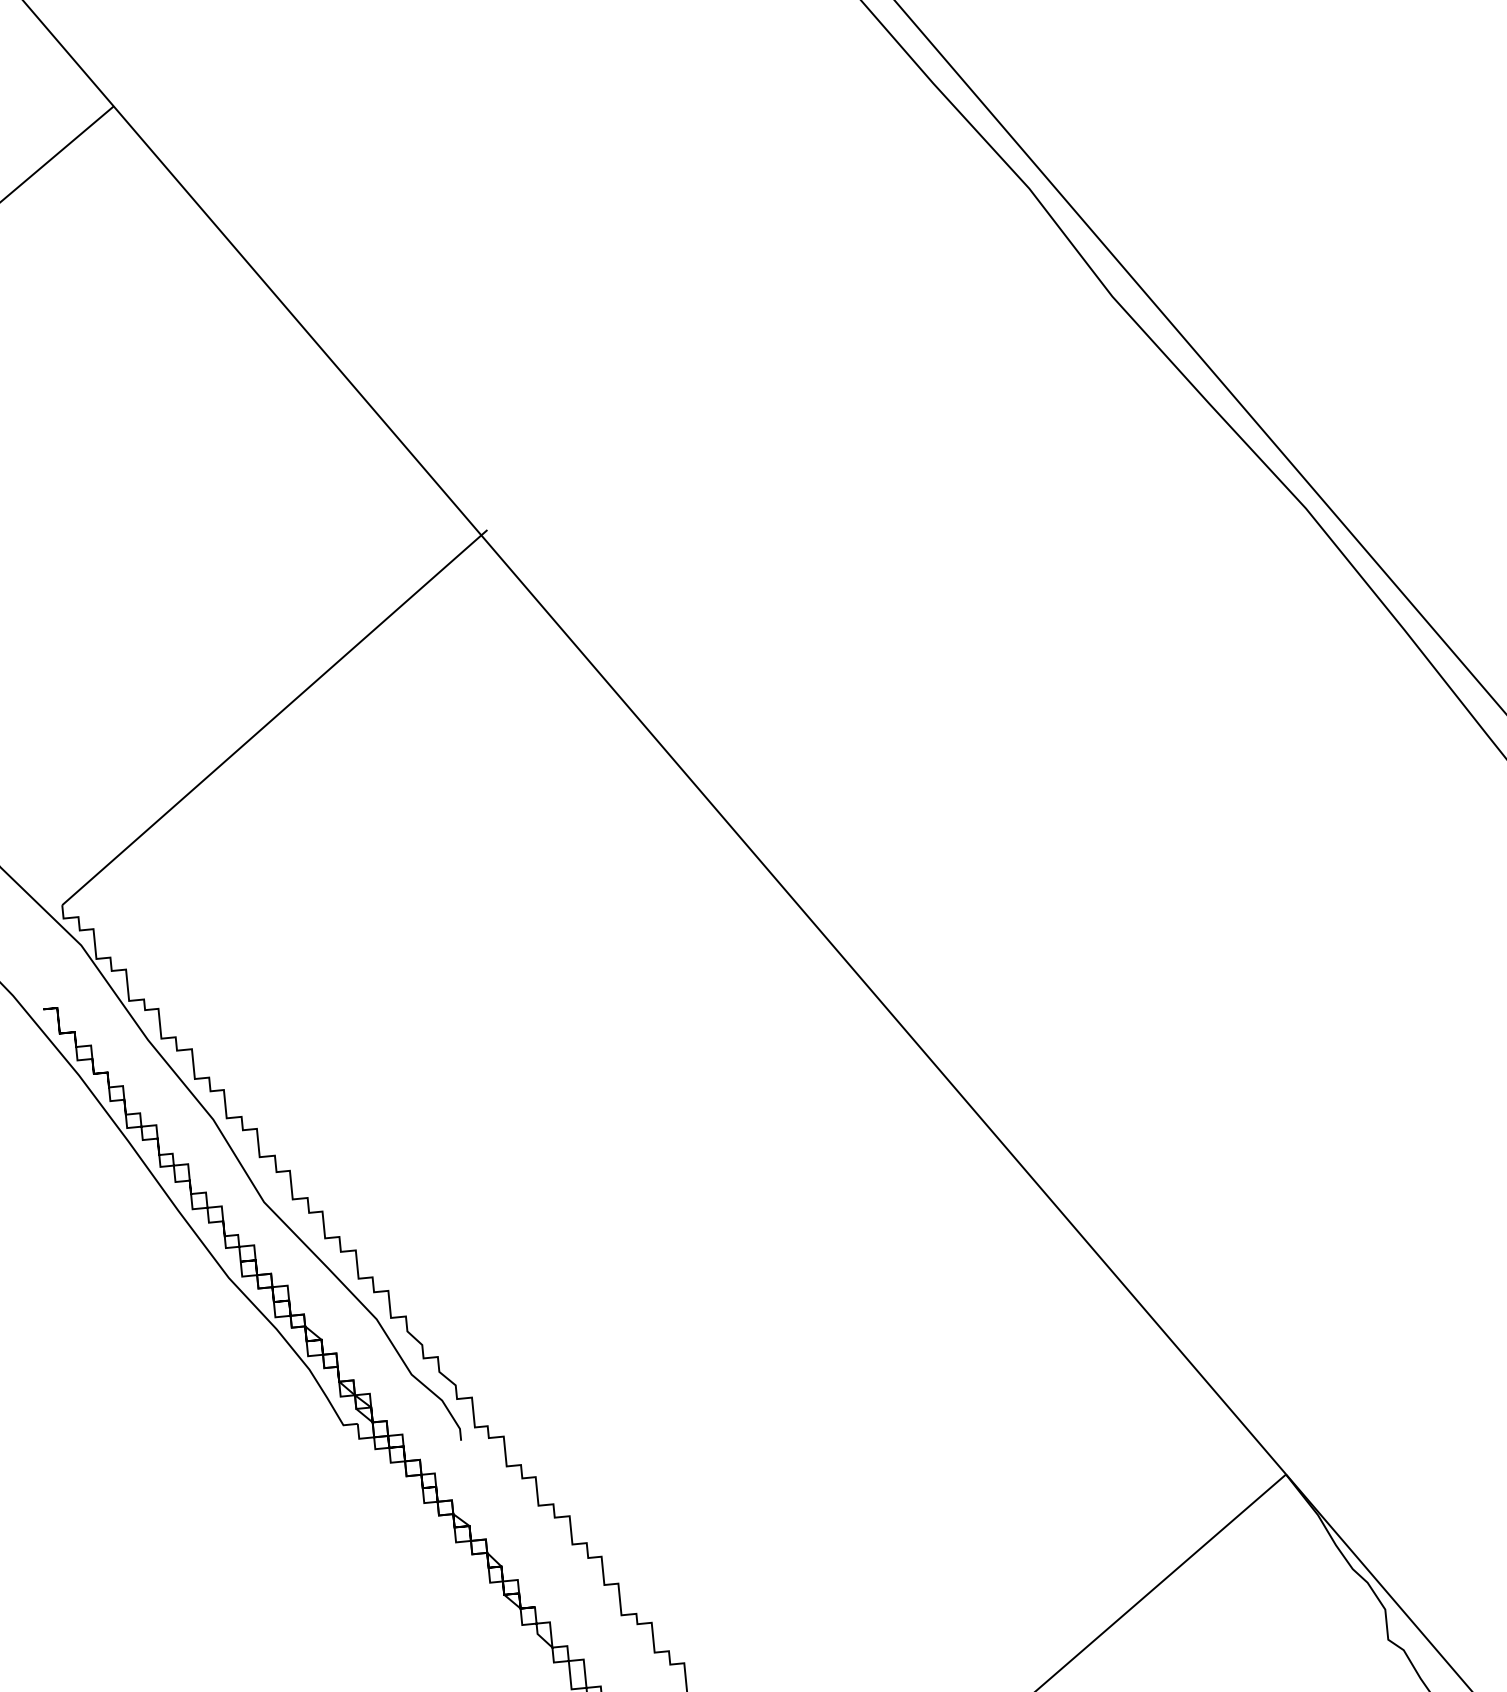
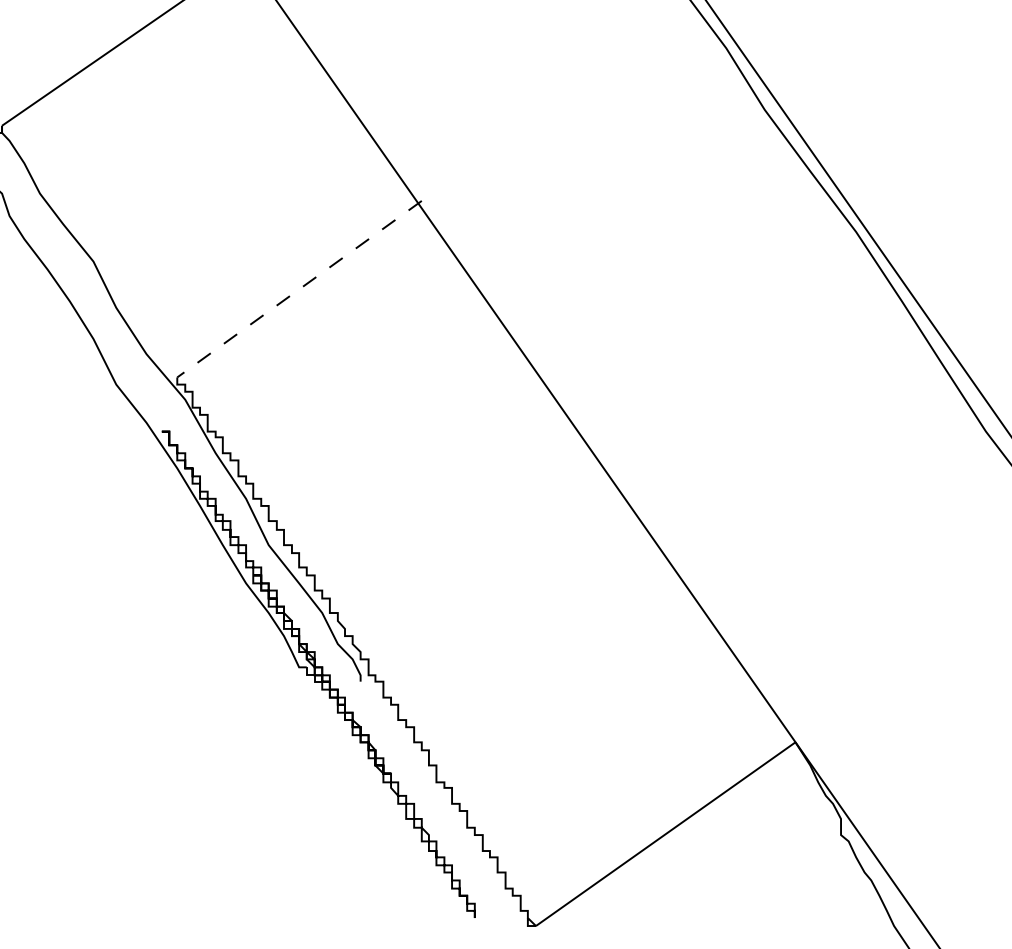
line: (274, 718) -> (299, 289), solid -> dashed

